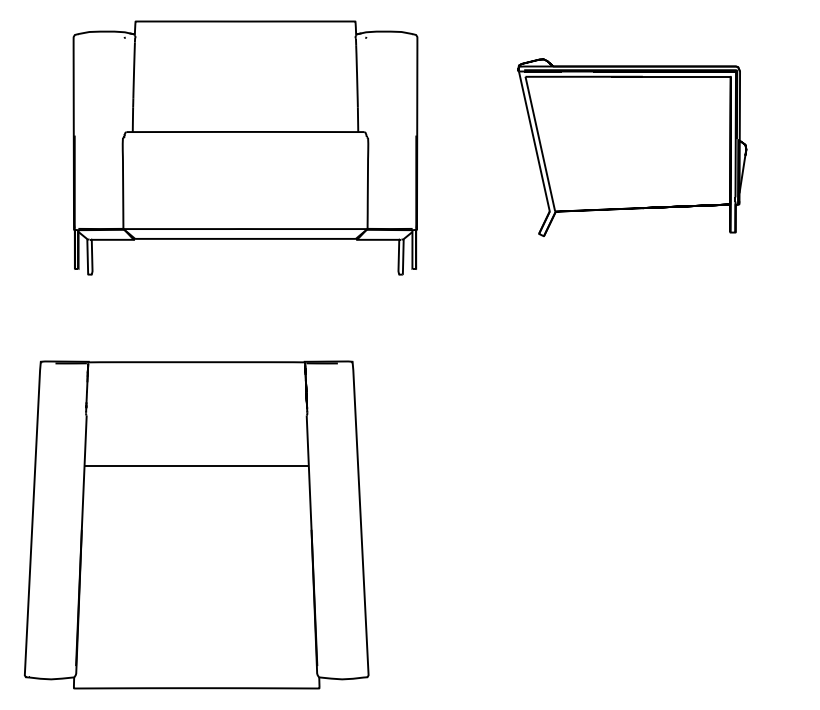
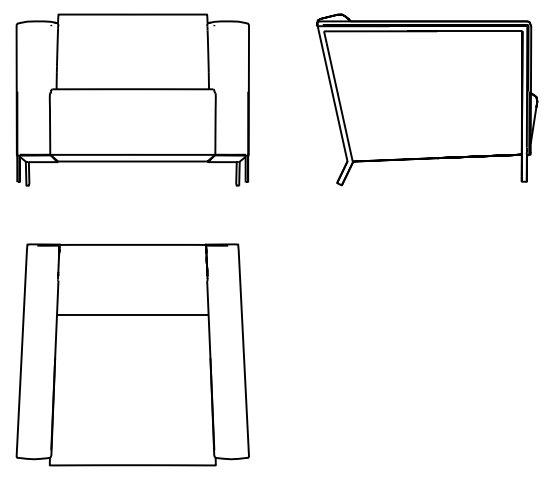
part: (245, 147) -> (132, 99), moved
part: (632, 147) -> (427, 99), size x1.43

